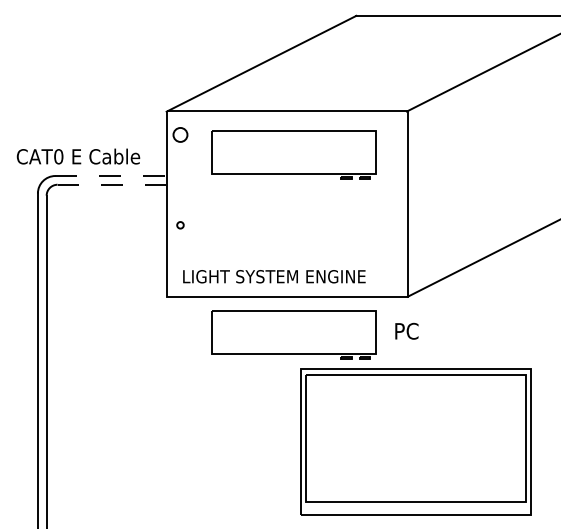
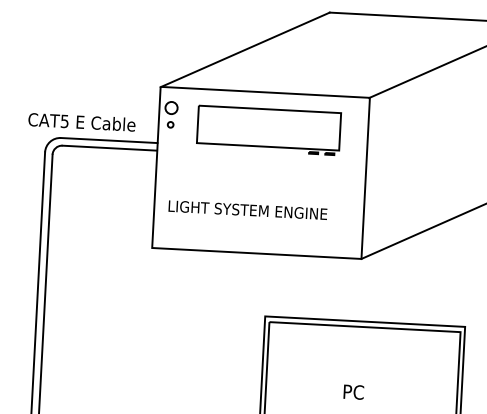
text: (58, 156) -> (64, 121), CAT0 -> CAT5
line: (111, 176) -> (109, 140), dashed -> solid
line: (112, 184) -> (110, 147), dashed -> solid
circle: (180, 225) -> (170, 125), moved
text: (274, 276) -> (248, 210), moved
text: (406, 330) -> (353, 391), moved
part: (293, 334) -> (260, 286), removed

